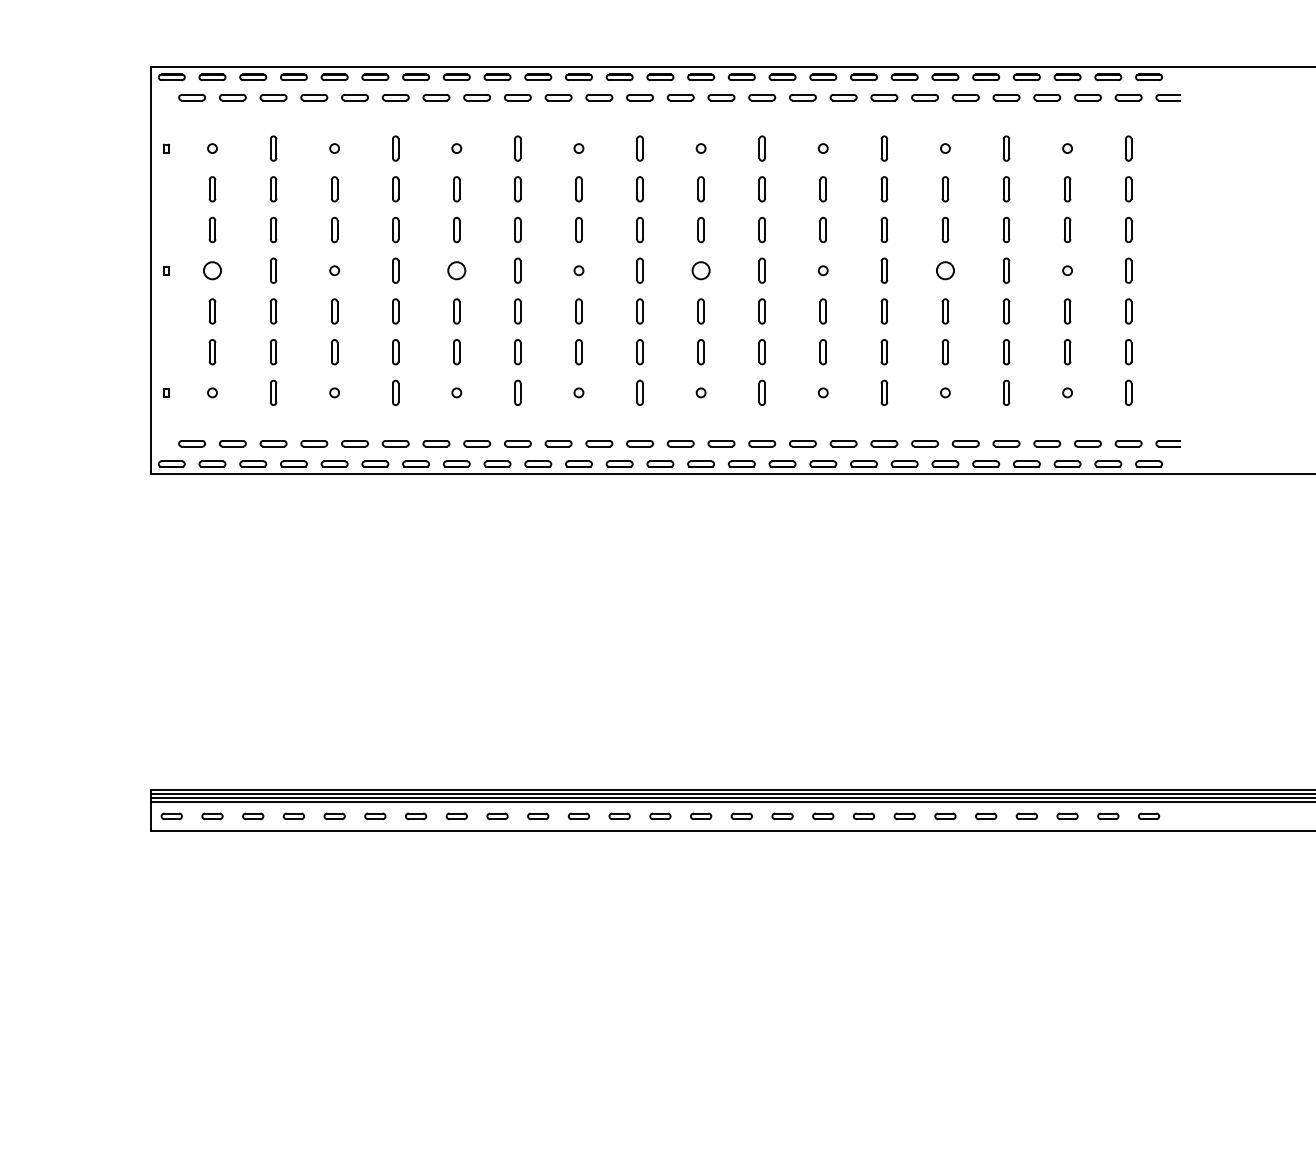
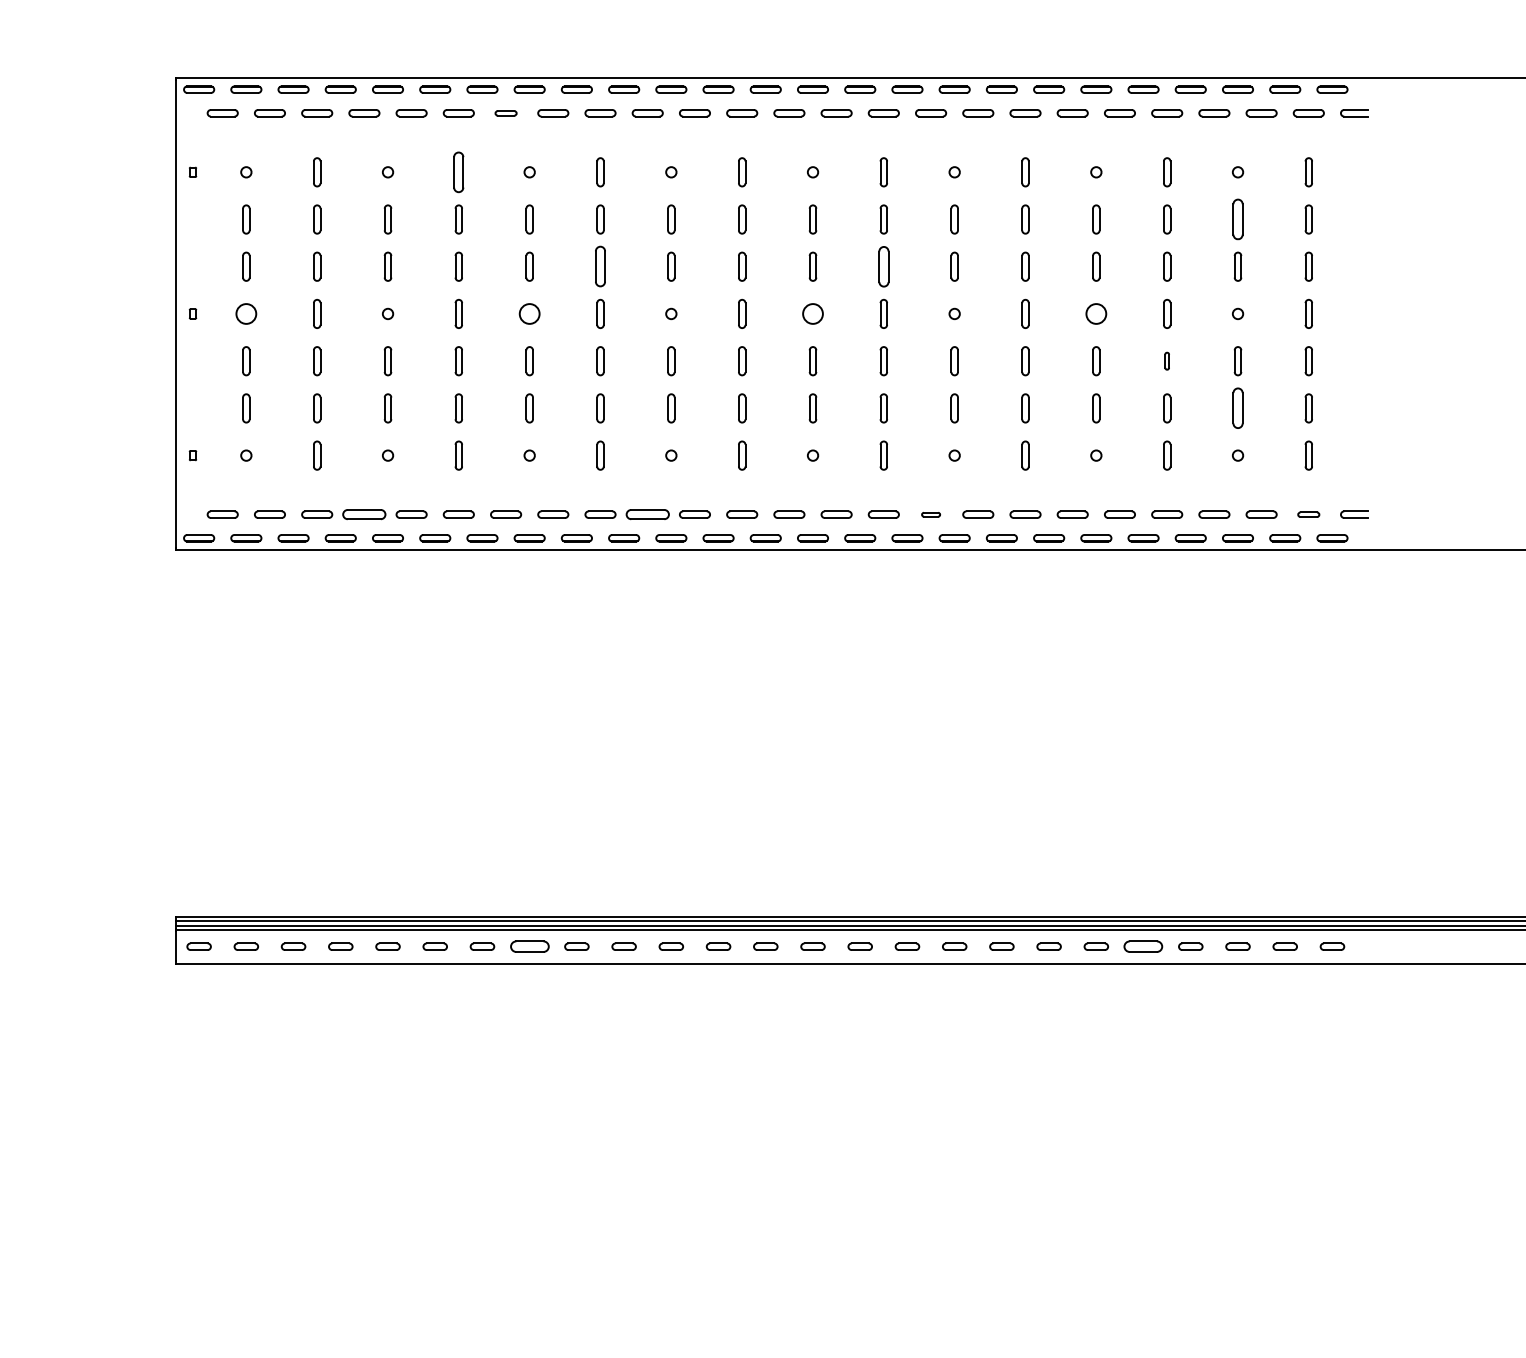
part: (436, 97) -> (506, 113), size x0.7
part: (395, 148) -> (458, 172), size x1.4
part: (1067, 189) -> (1237, 219), size x1.4
part: (761, 229) -> (883, 266), size x1.4
part: (517, 230) -> (600, 267), size x1.4
part: (1006, 311) -> (1167, 361), size x0.6
part: (1067, 352) -> (1237, 408), size x1.4
part: (314, 443) -> (364, 514), size x1.4
part: (558, 443) -> (647, 514), size x1.4
part: (802, 443) -> (930, 514), size x0.6
part: (1128, 443) -> (1308, 514), size x0.7
part: (456, 816) -> (529, 946), size x1.6
part: (986, 816) -> (1143, 946), size x1.6

